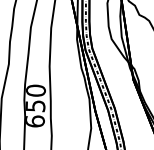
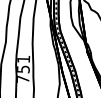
text: (35, 106) -> (23, 69), 650 -> 751

